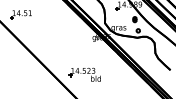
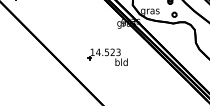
part: (84, 74) -> (107, 56), moved

